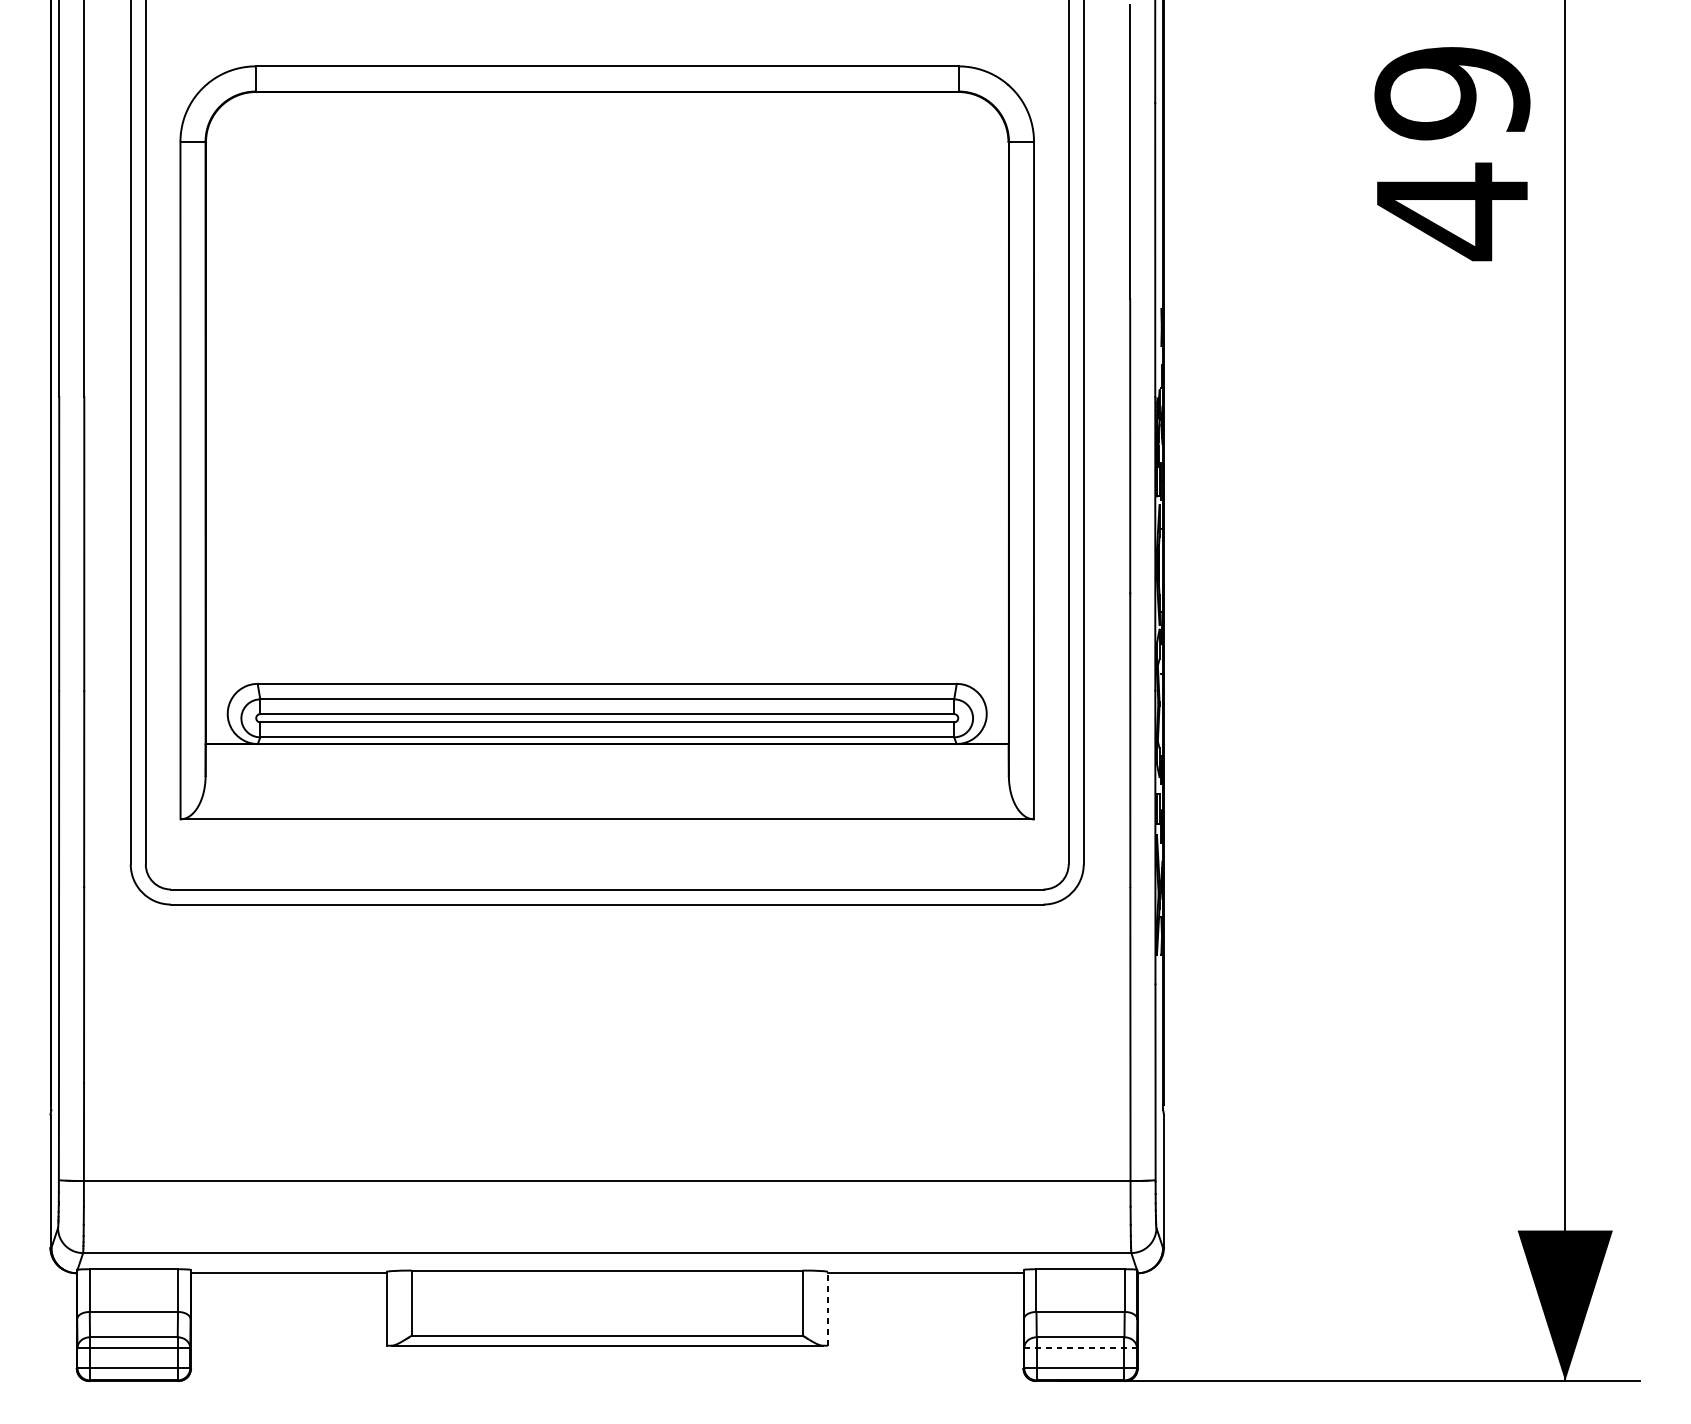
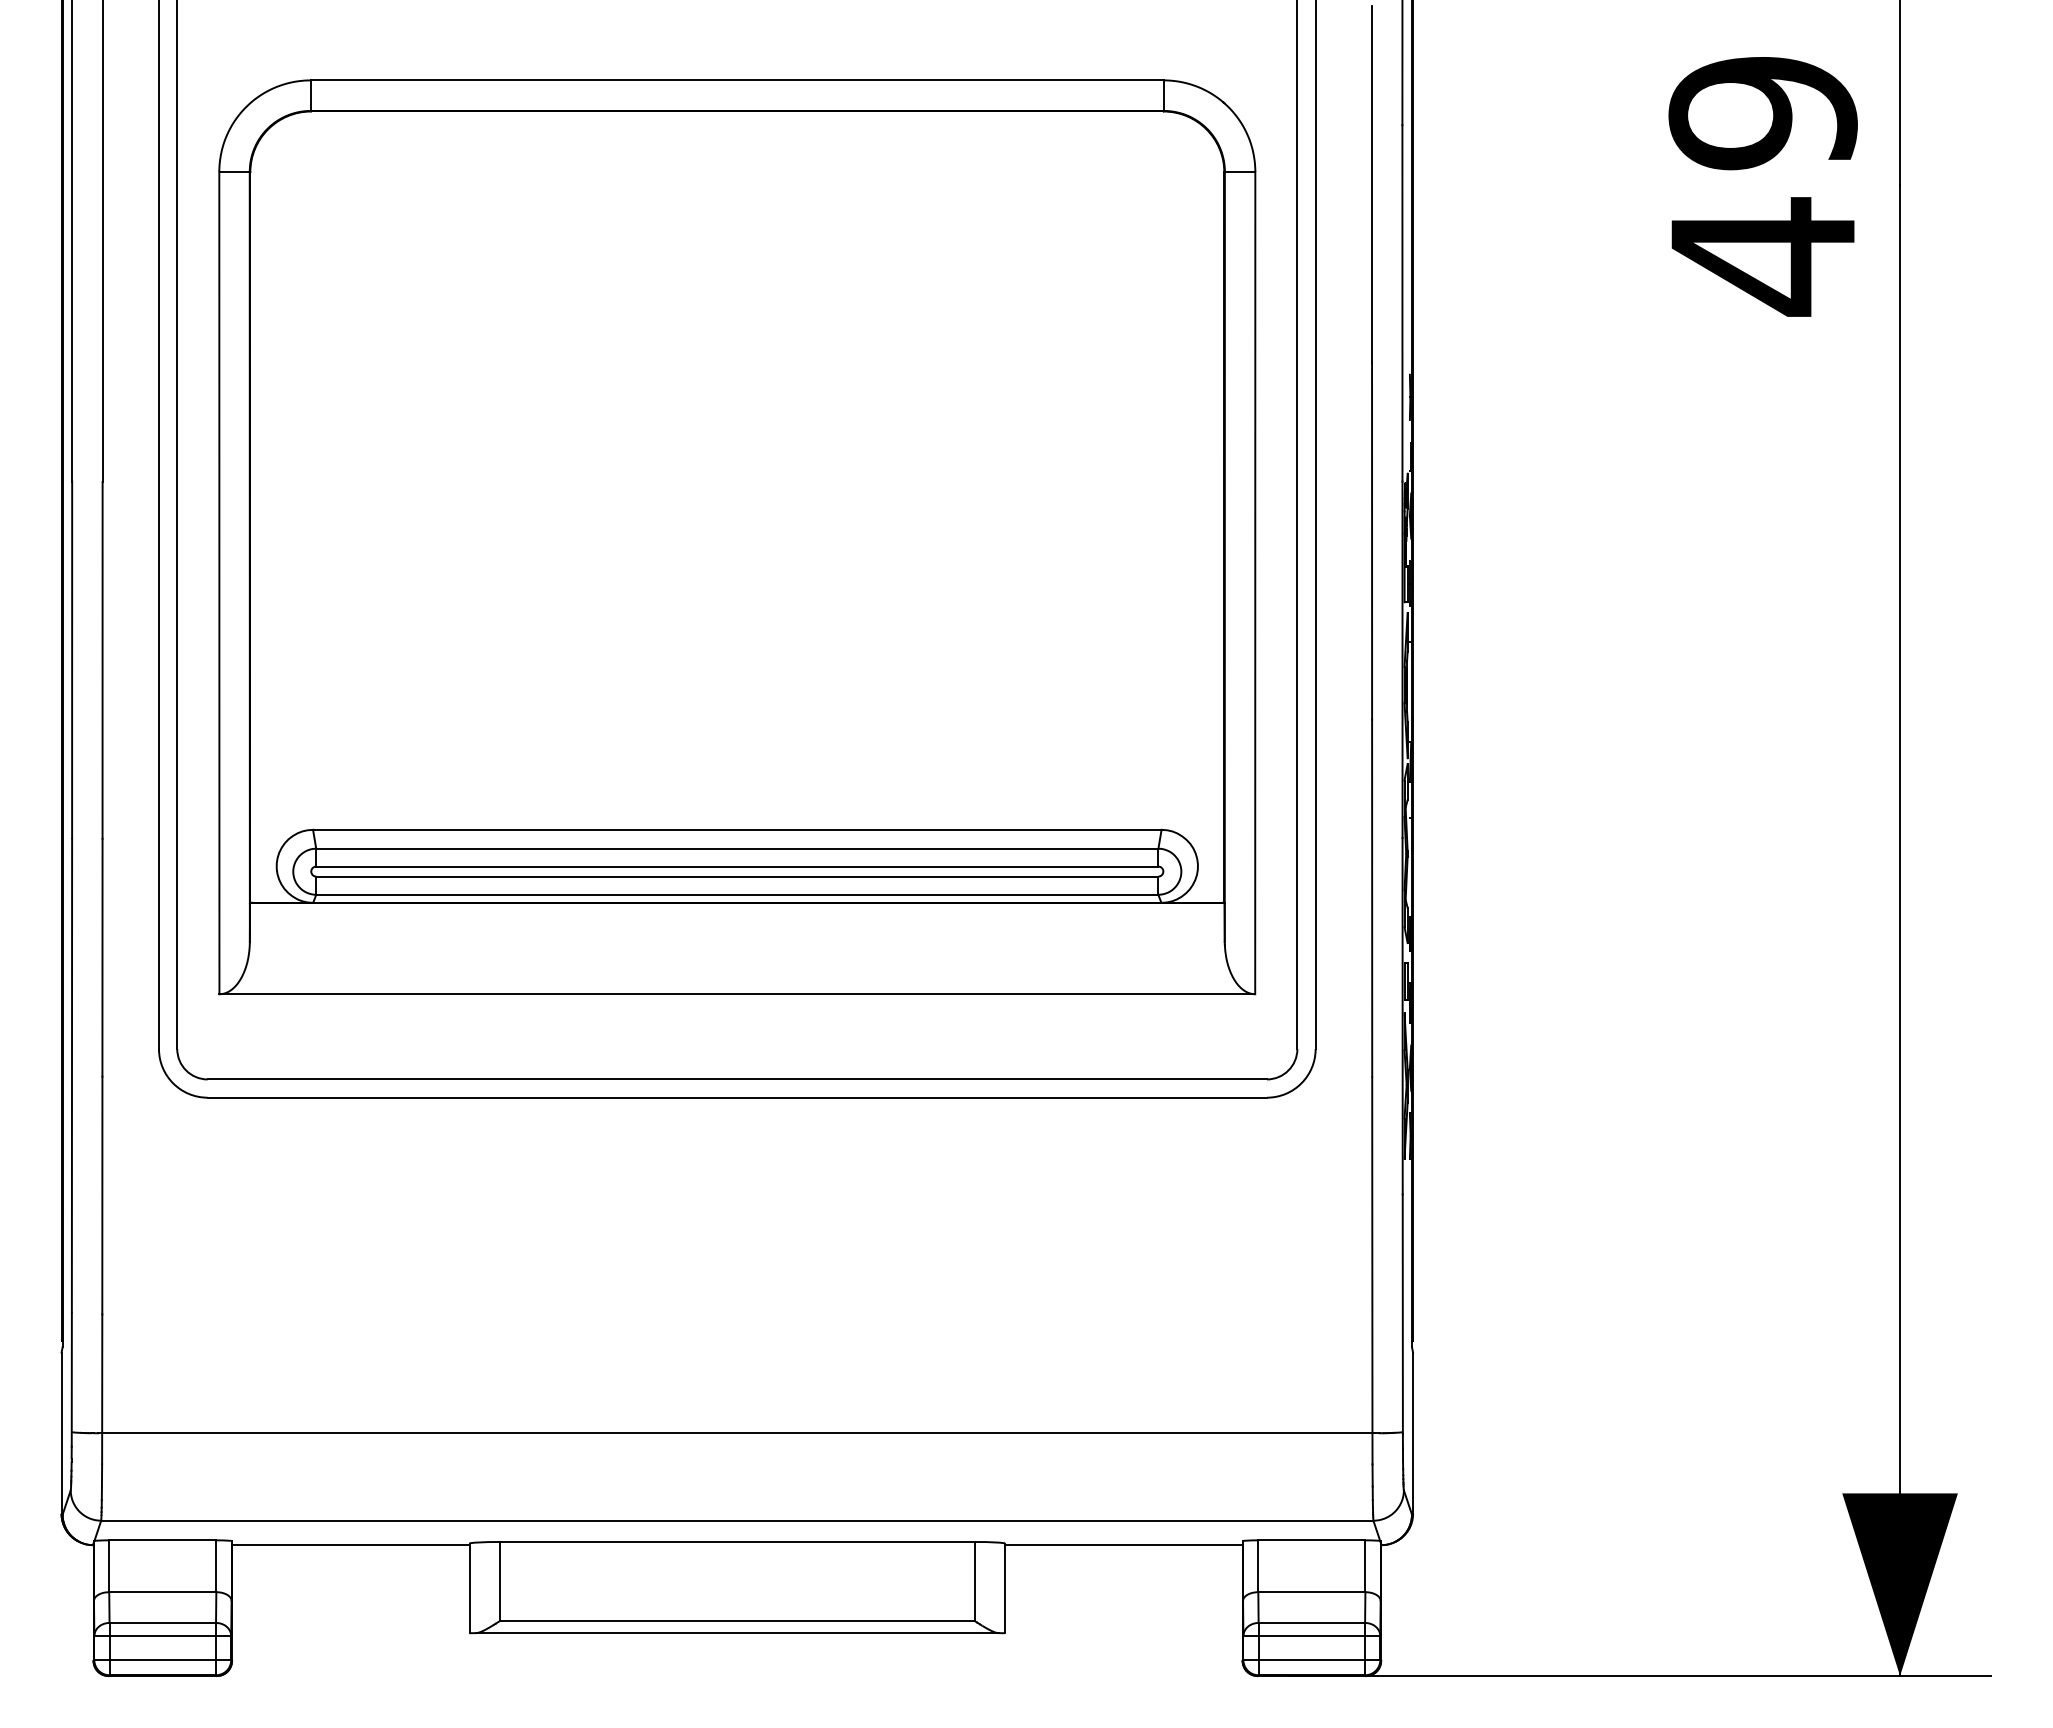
line: (828, 1308) -> (1005, 1588), dashed -> solid
line: (1081, 1348) -> (1312, 1636), dashed -> solid

